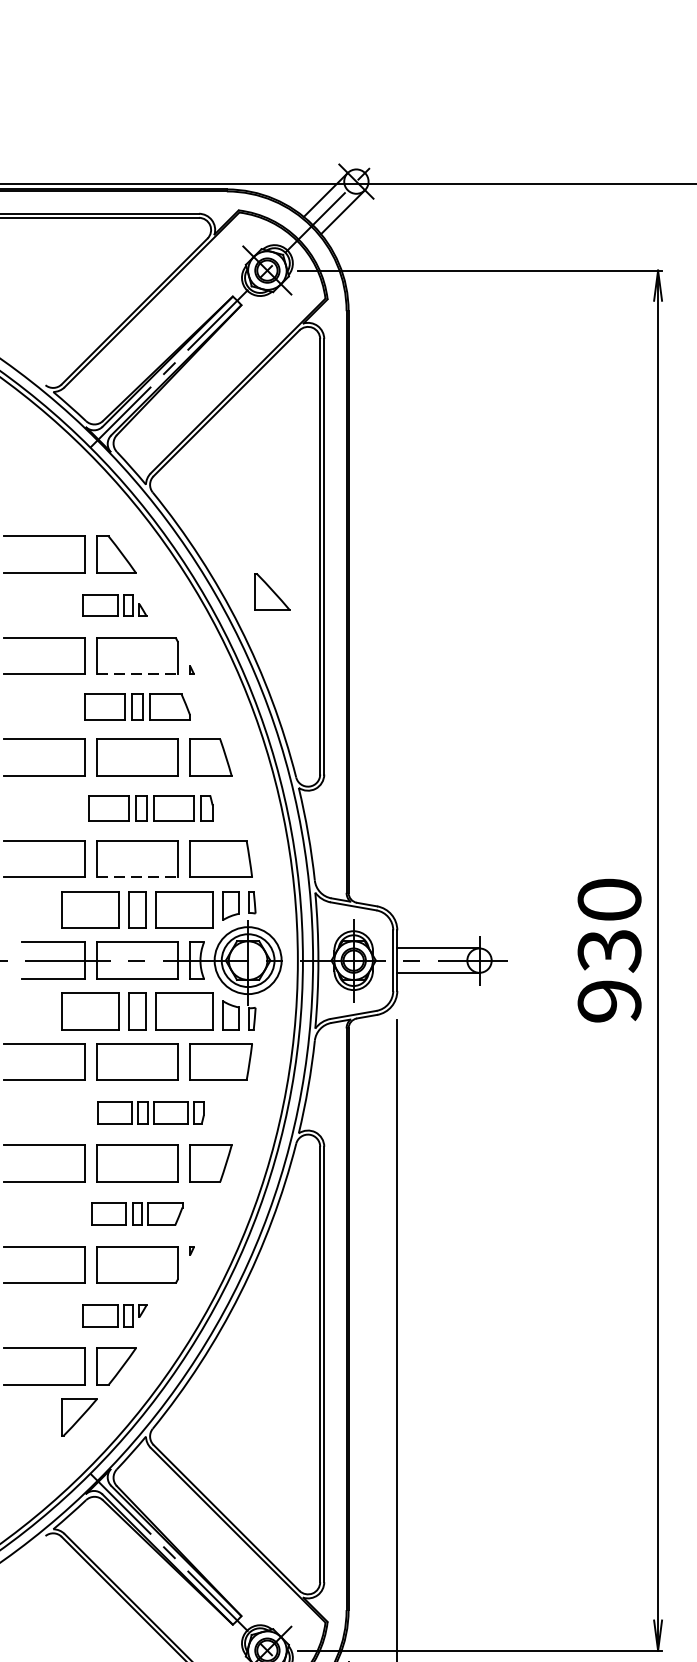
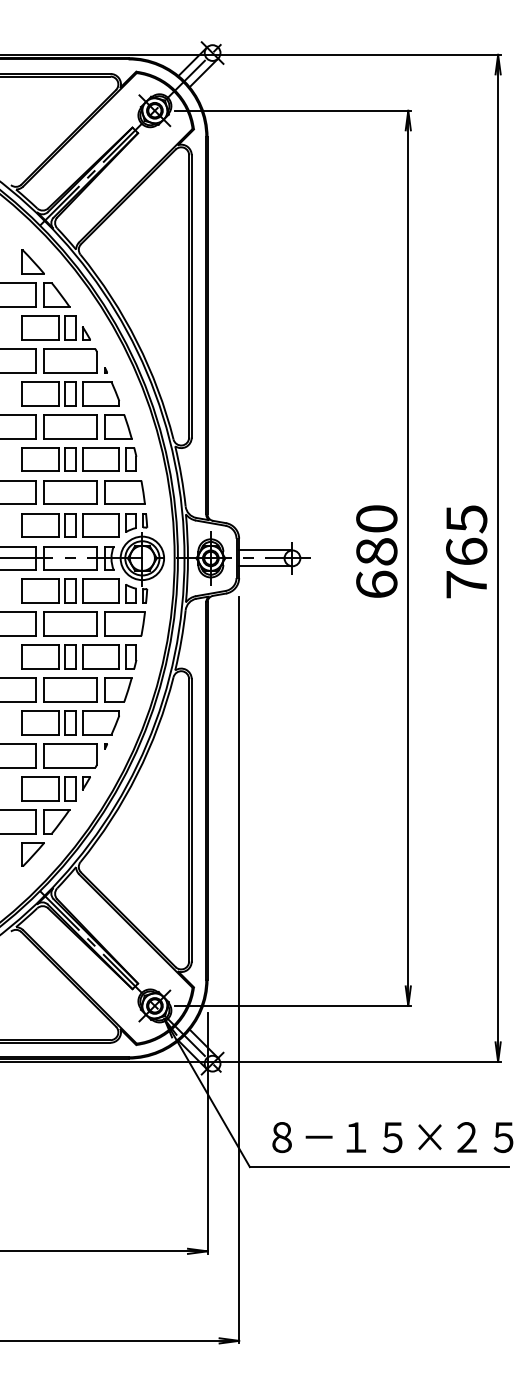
part: (271, 590) -> (32, 261), moved
part: (114, 604) -> (55, 327), size x1.67
line: (138, 674) -> (71, 372), dashed -> solid
part: (137, 706) -> (70, 393), size x1.43
part: (151, 808) -> (79, 459), size x1.43
line: (138, 877) -> (71, 504), dashed -> solid
text: (609, 976) -> (376, 568), 930 -> 680
part: (151, 1111) -> (79, 656), size x1.67
part: (137, 1213) -> (70, 722), size x1.67
part: (114, 1315) -> (55, 788), size x1.67

